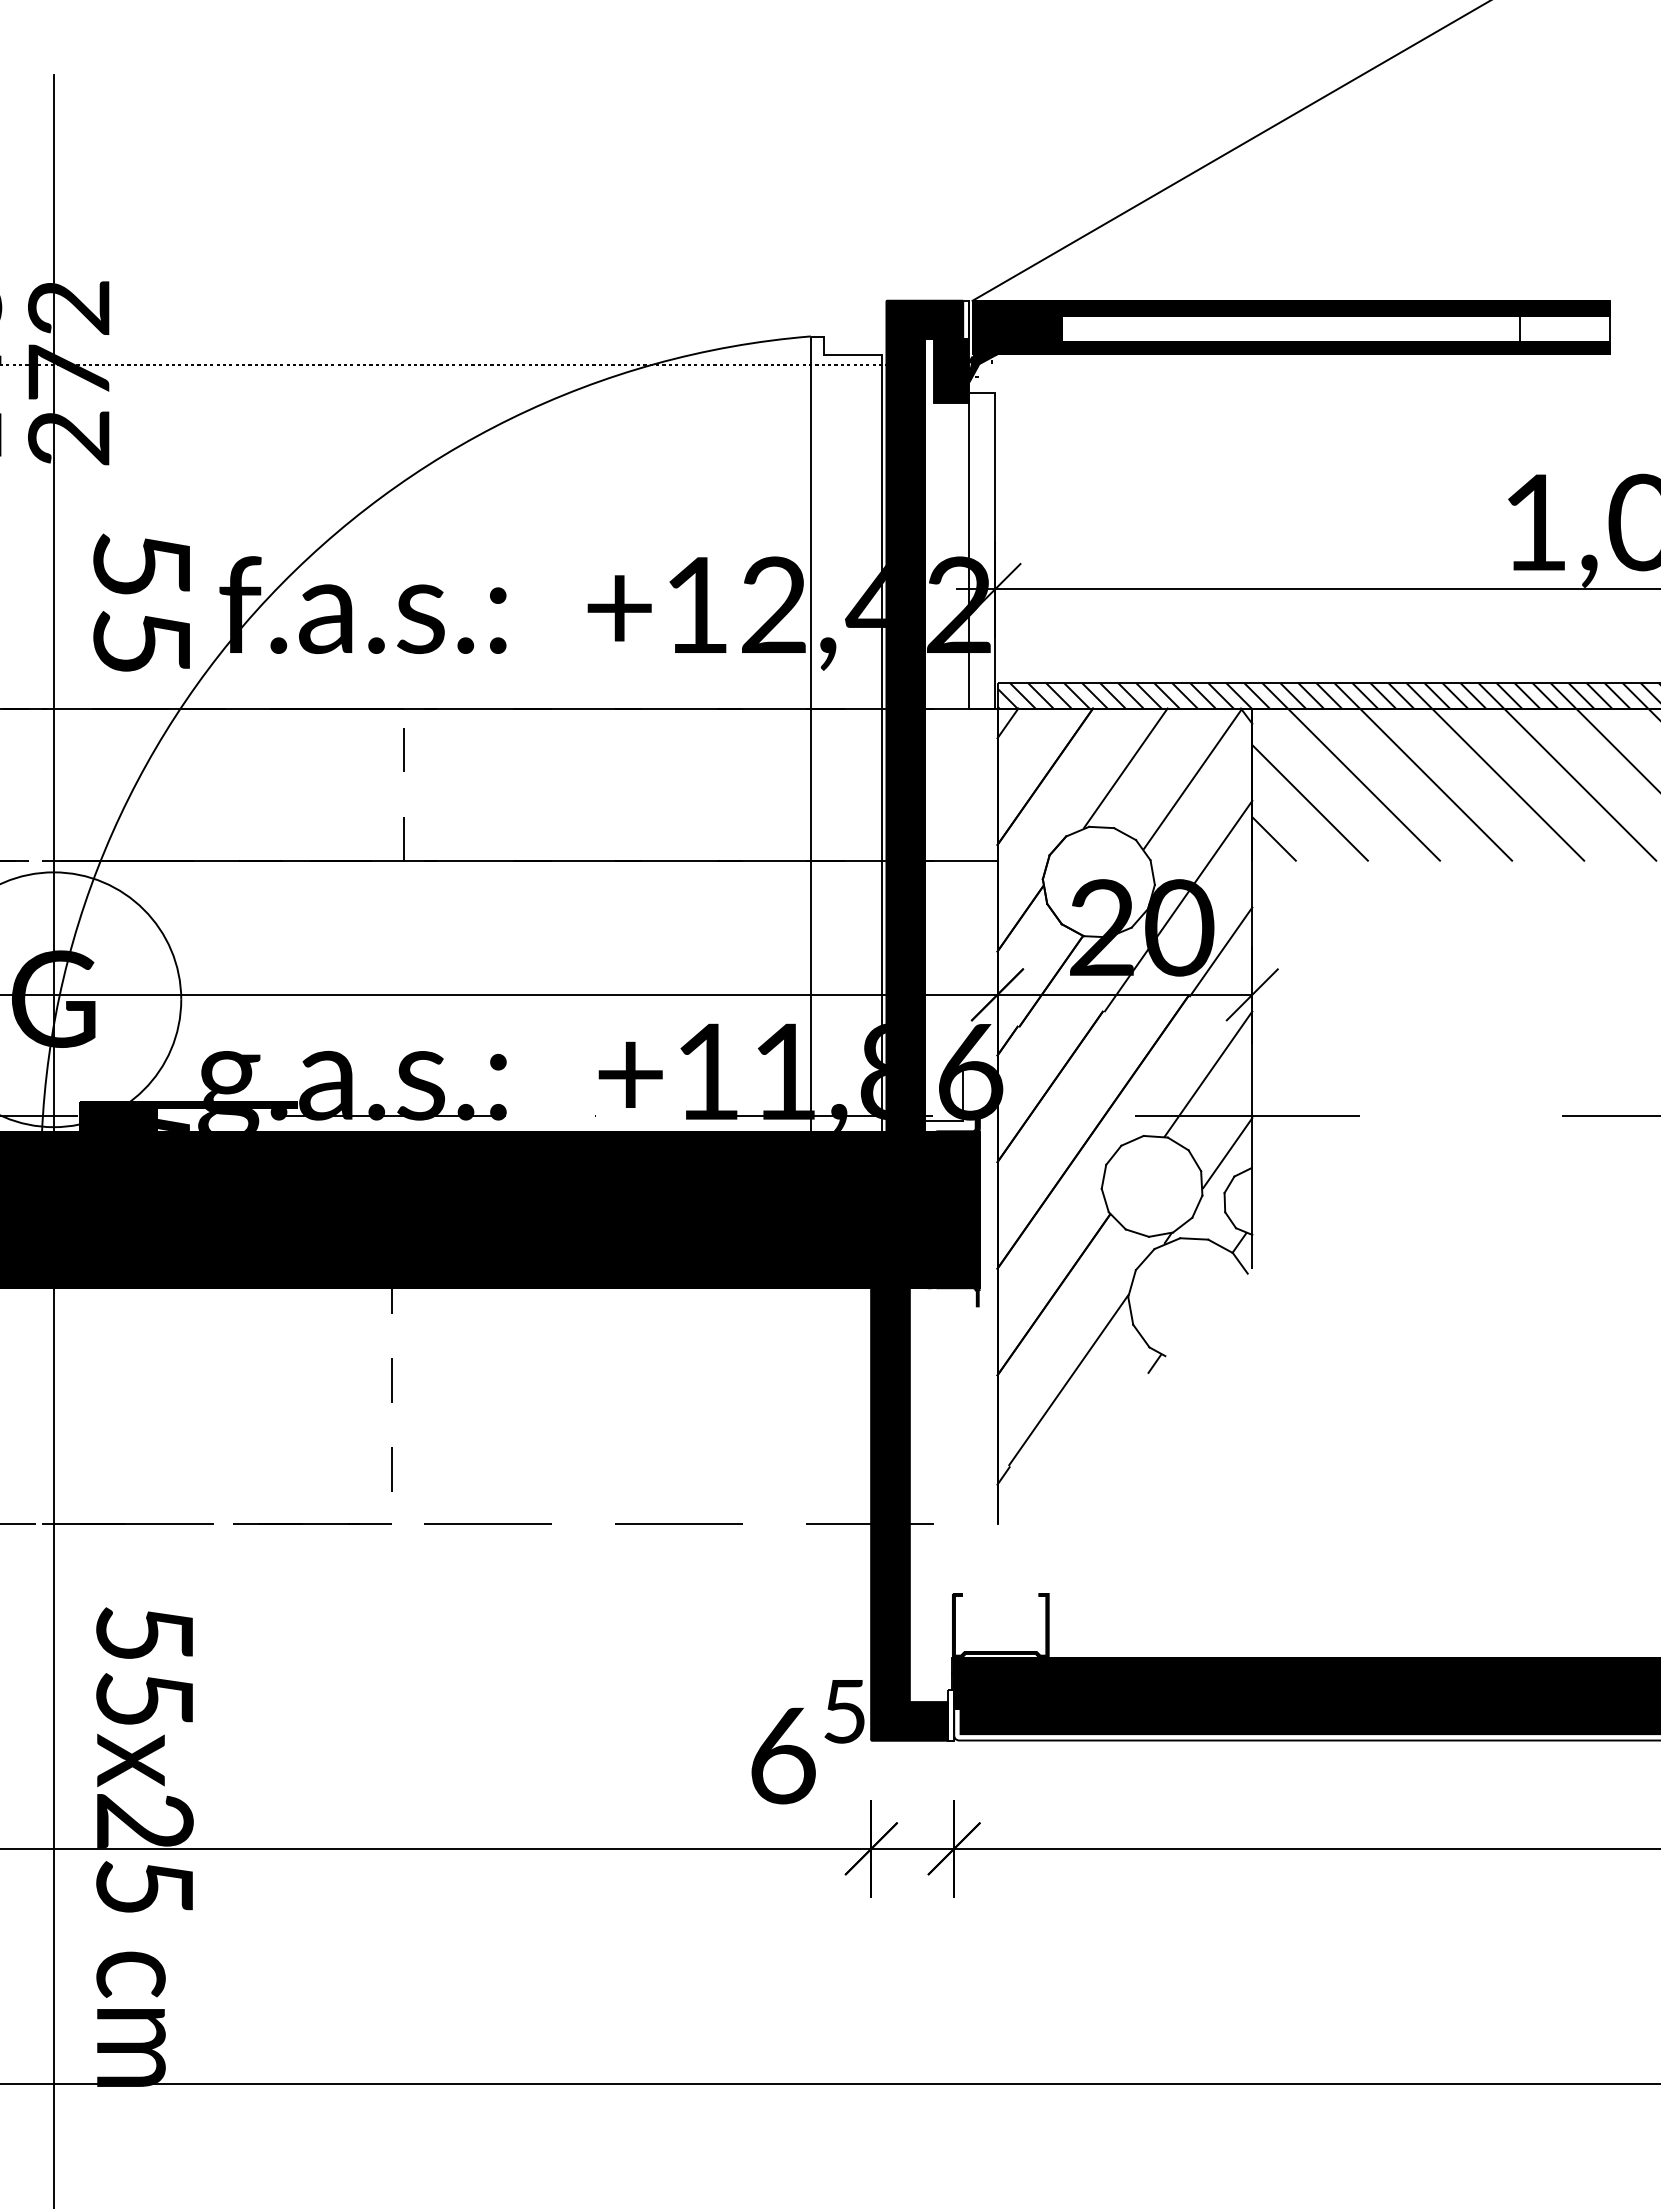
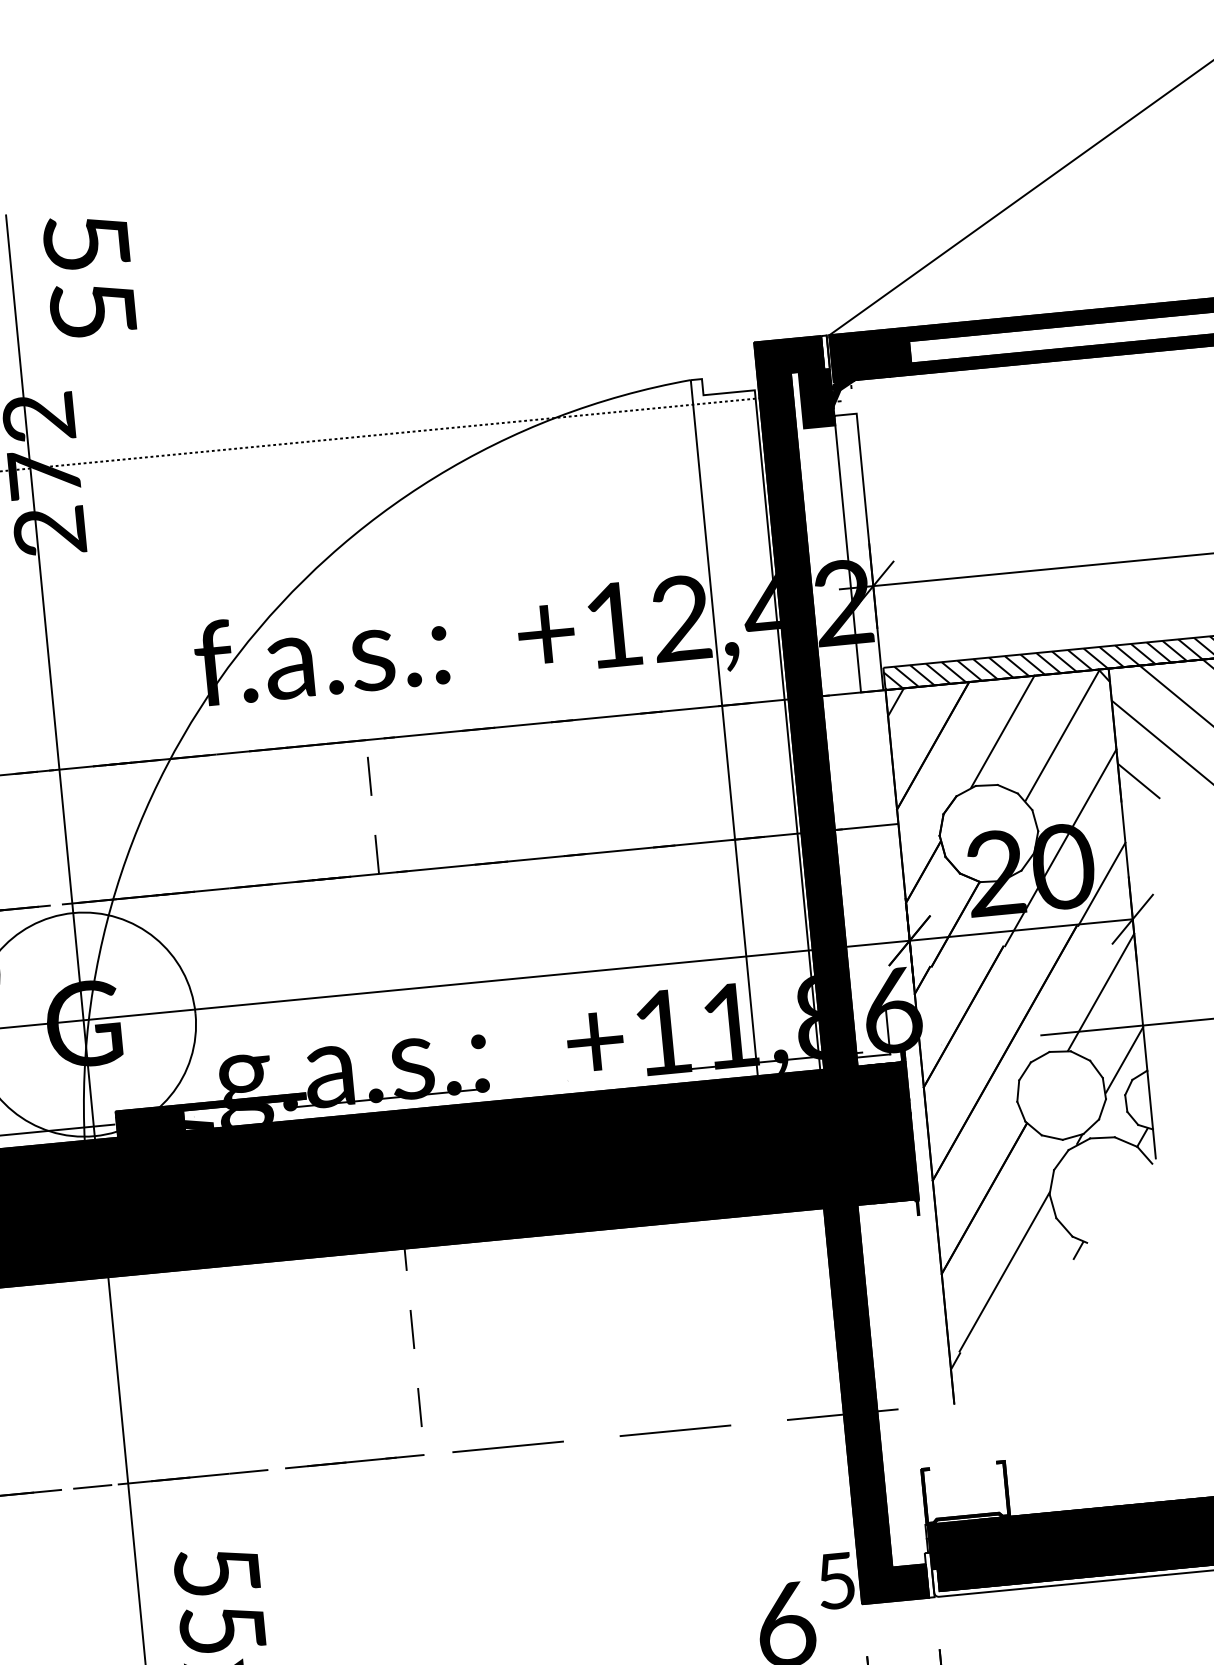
text: (141, 602) -> (89, 275), moved

